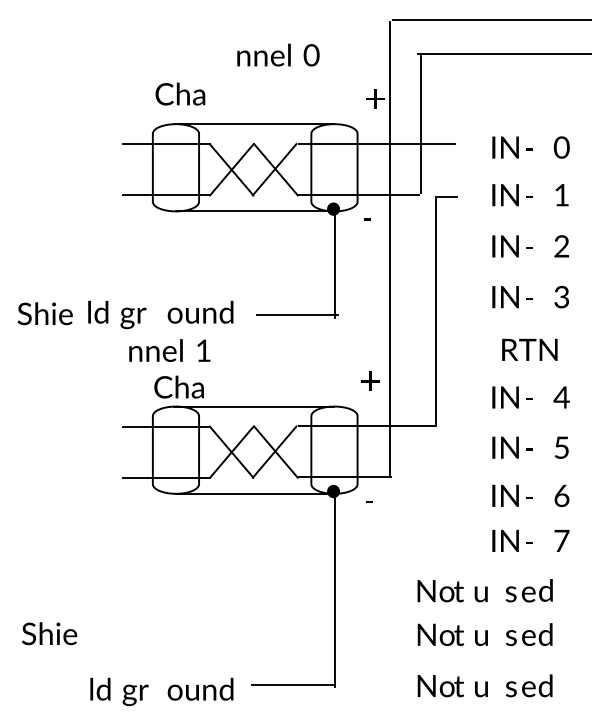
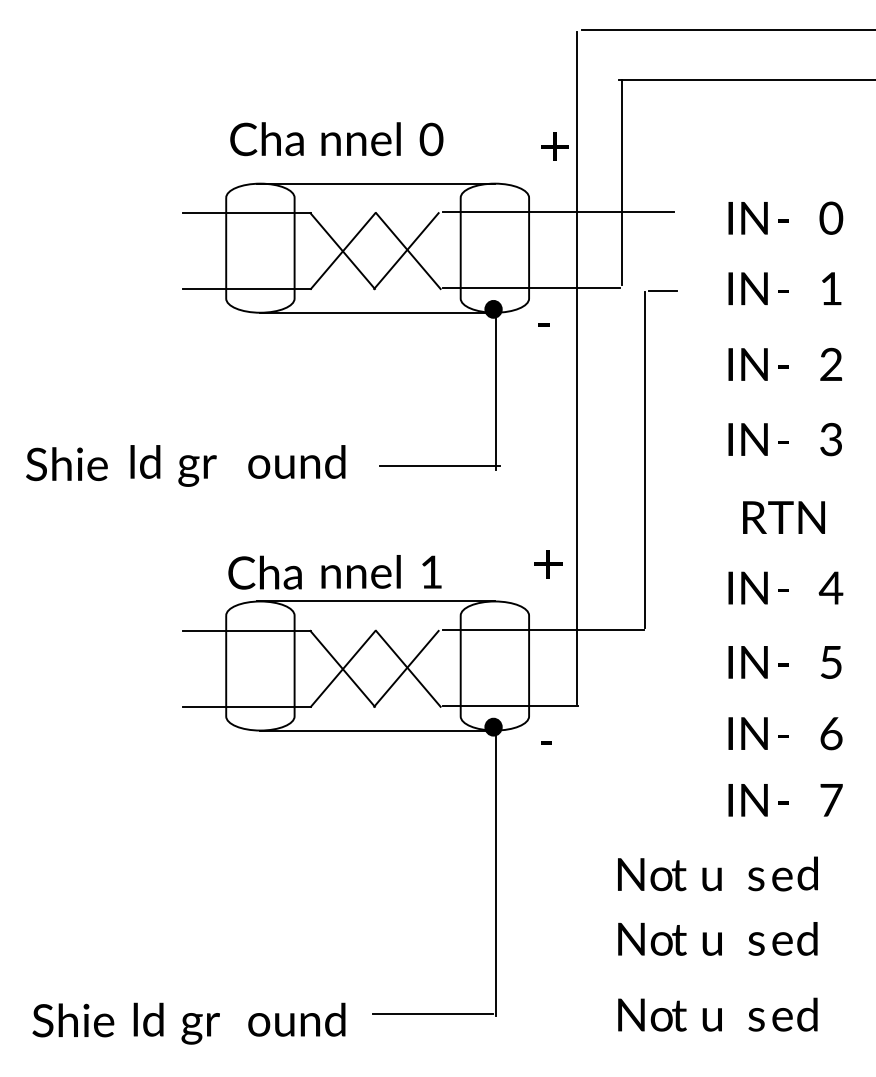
text: (278, 54) -> (382, 138), moved
text: (169, 350) -> (381, 571), moved
text: (49, 633) -> (73, 1020), moved

